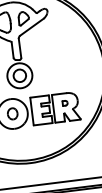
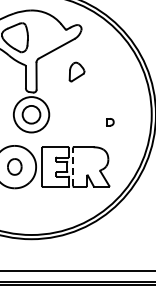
part: (23, 18) -> (76, 71), moved
part: (65, 103) -> (110, 122), moved
line: (53, 108) -> (73, 166), solid -> dashed

